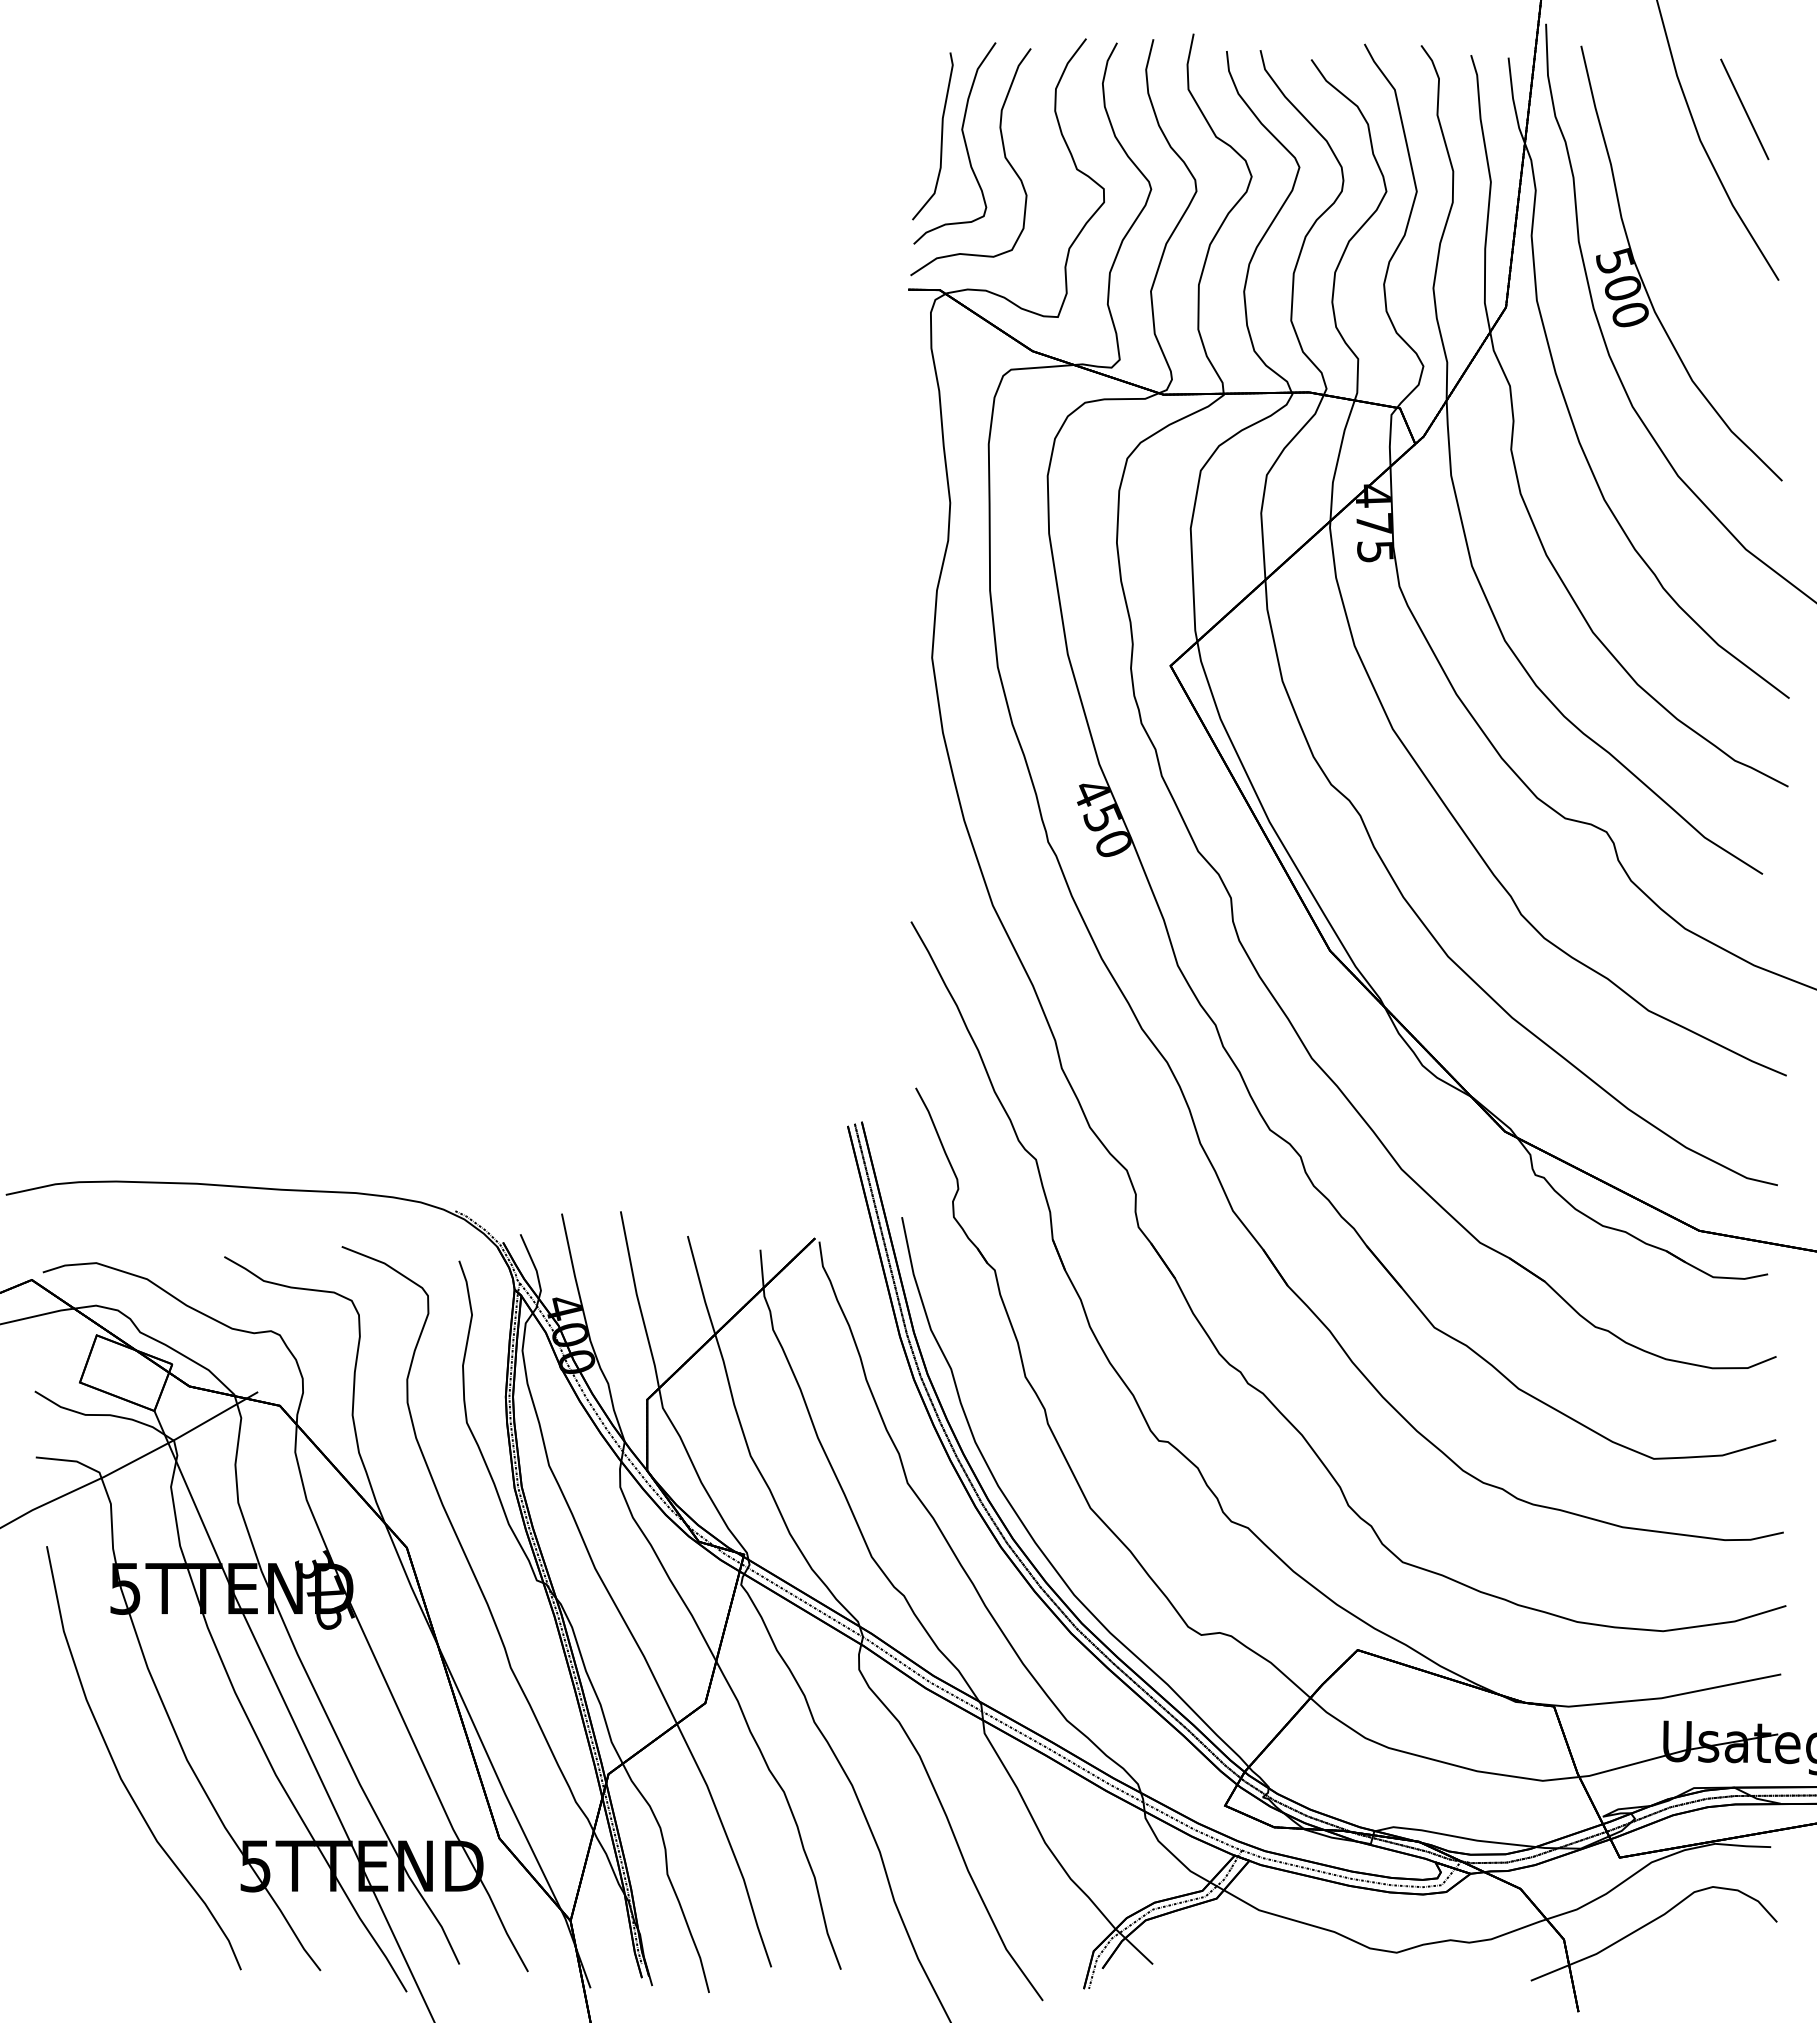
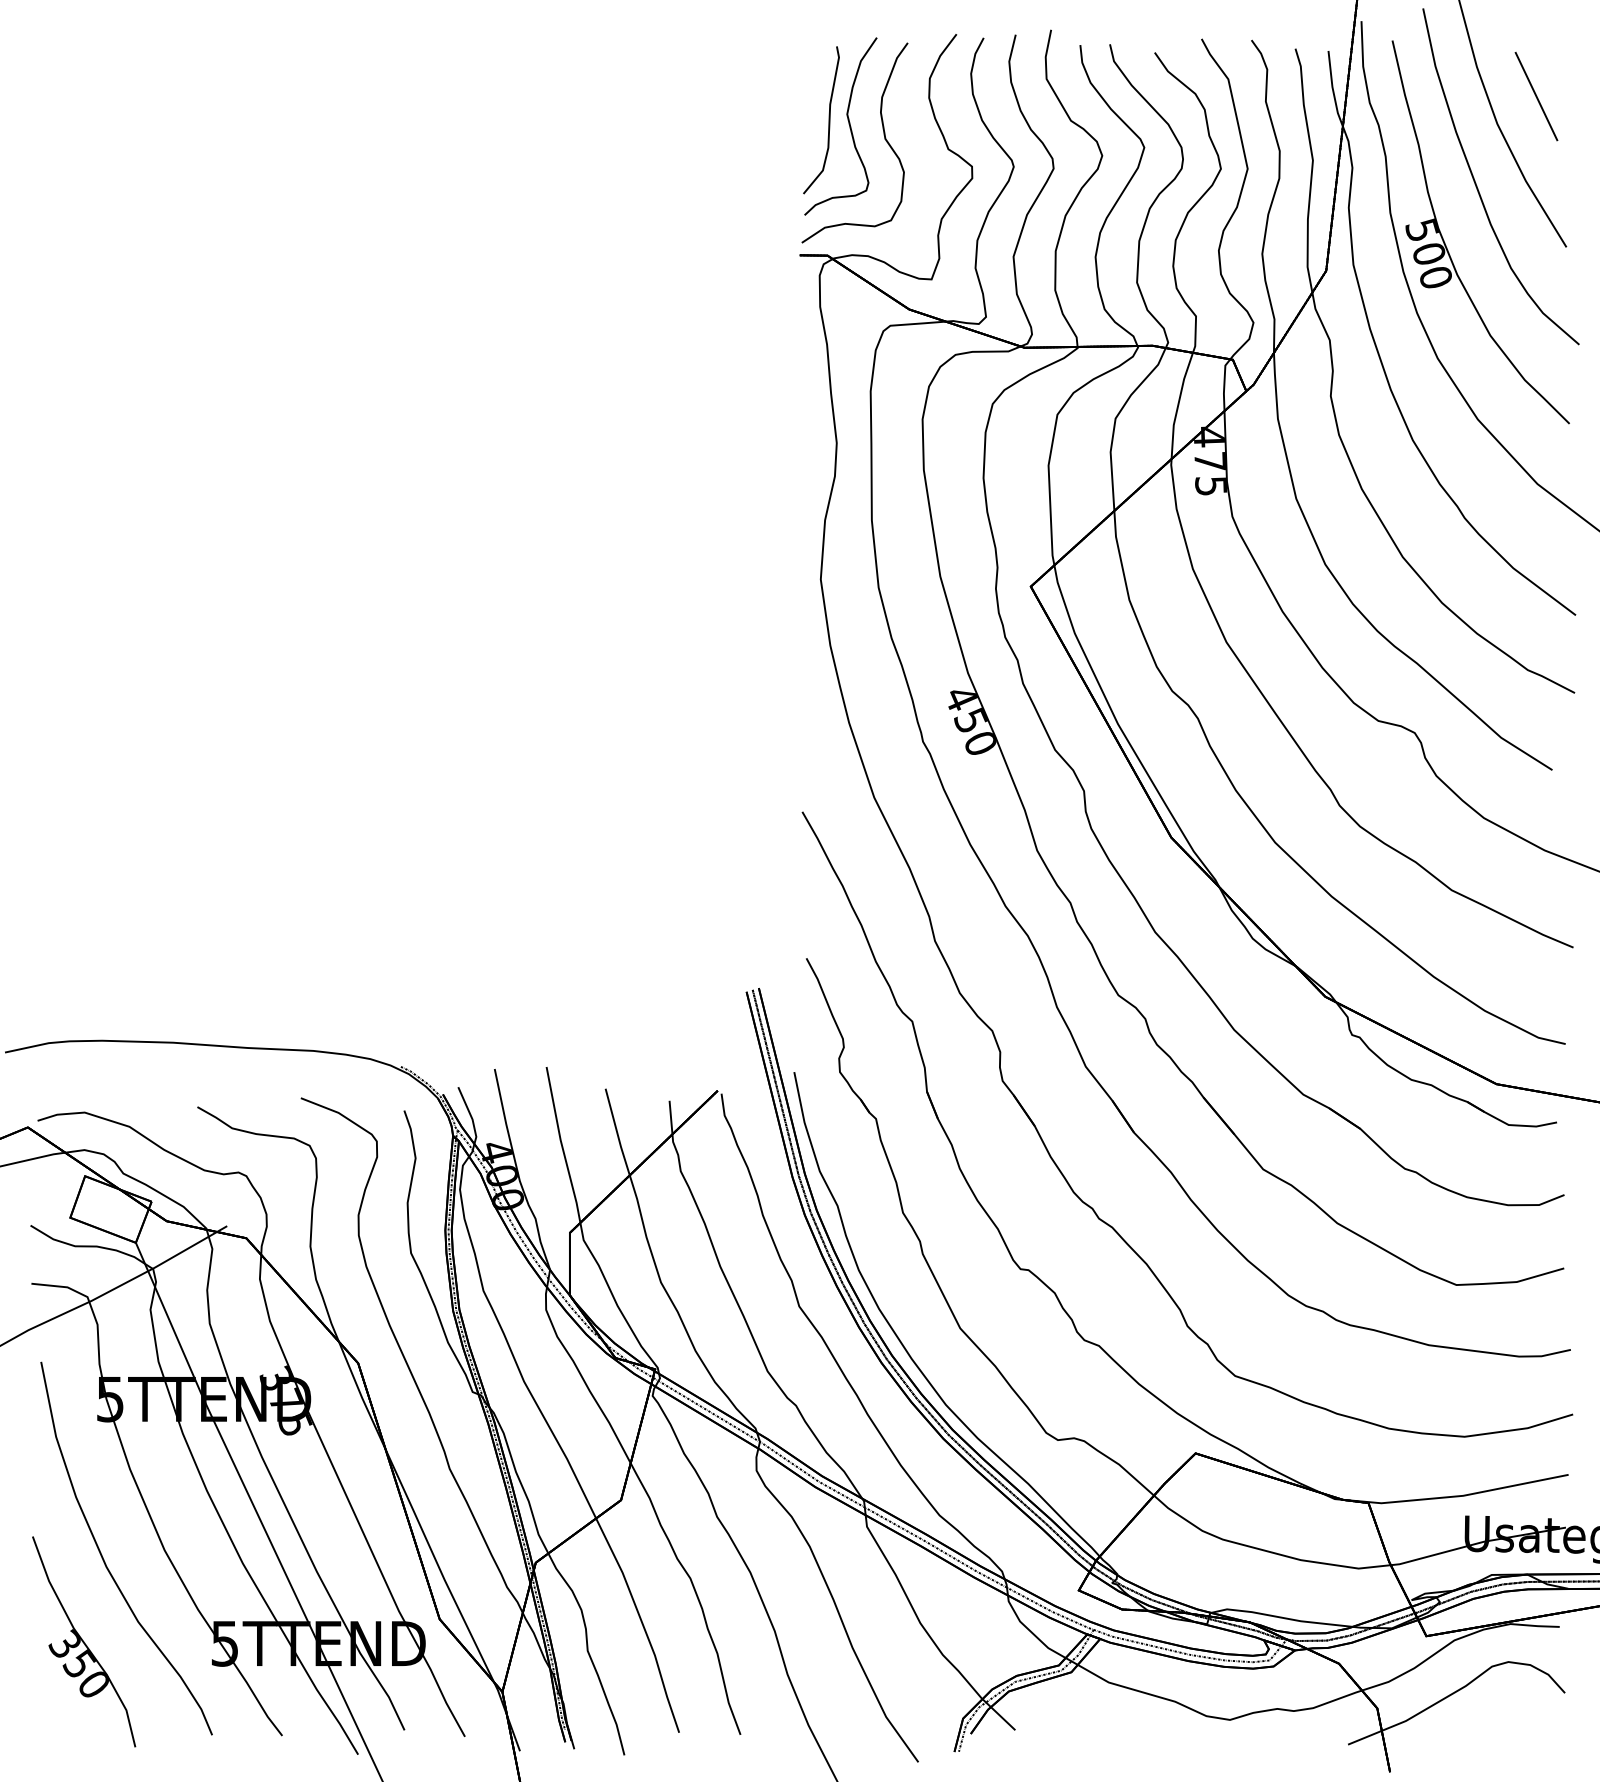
curve: (1677, 210) -> (1477, 185), added
part: (95, 1863) -> (83, 1641), added

